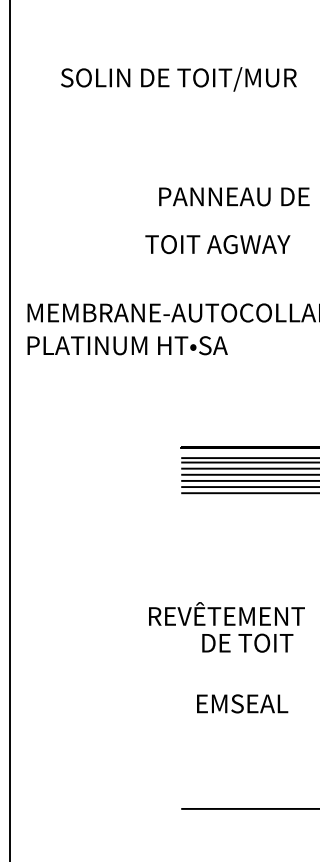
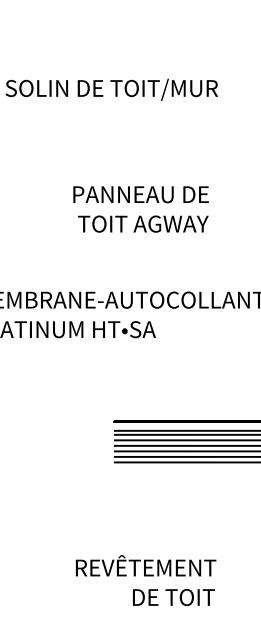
text: (234, 196) -> (141, 194), moved
text: (217, 244) -> (143, 224), moved
text: (226, 613) -> (145, 565), moved

